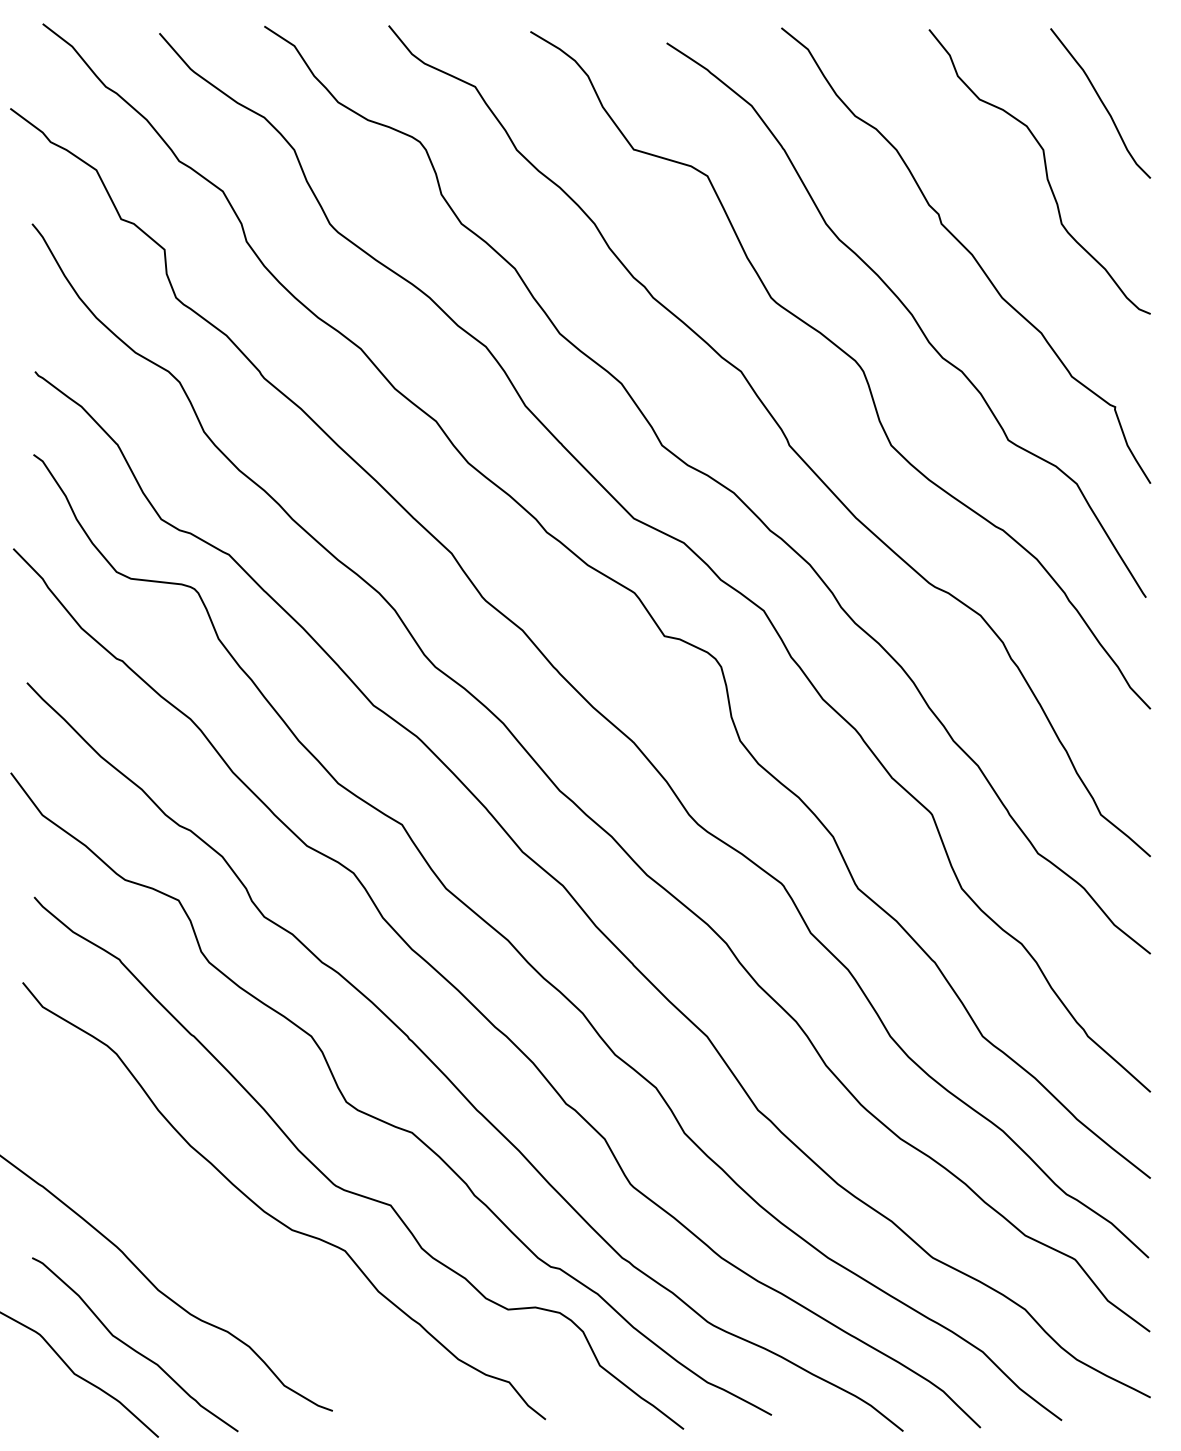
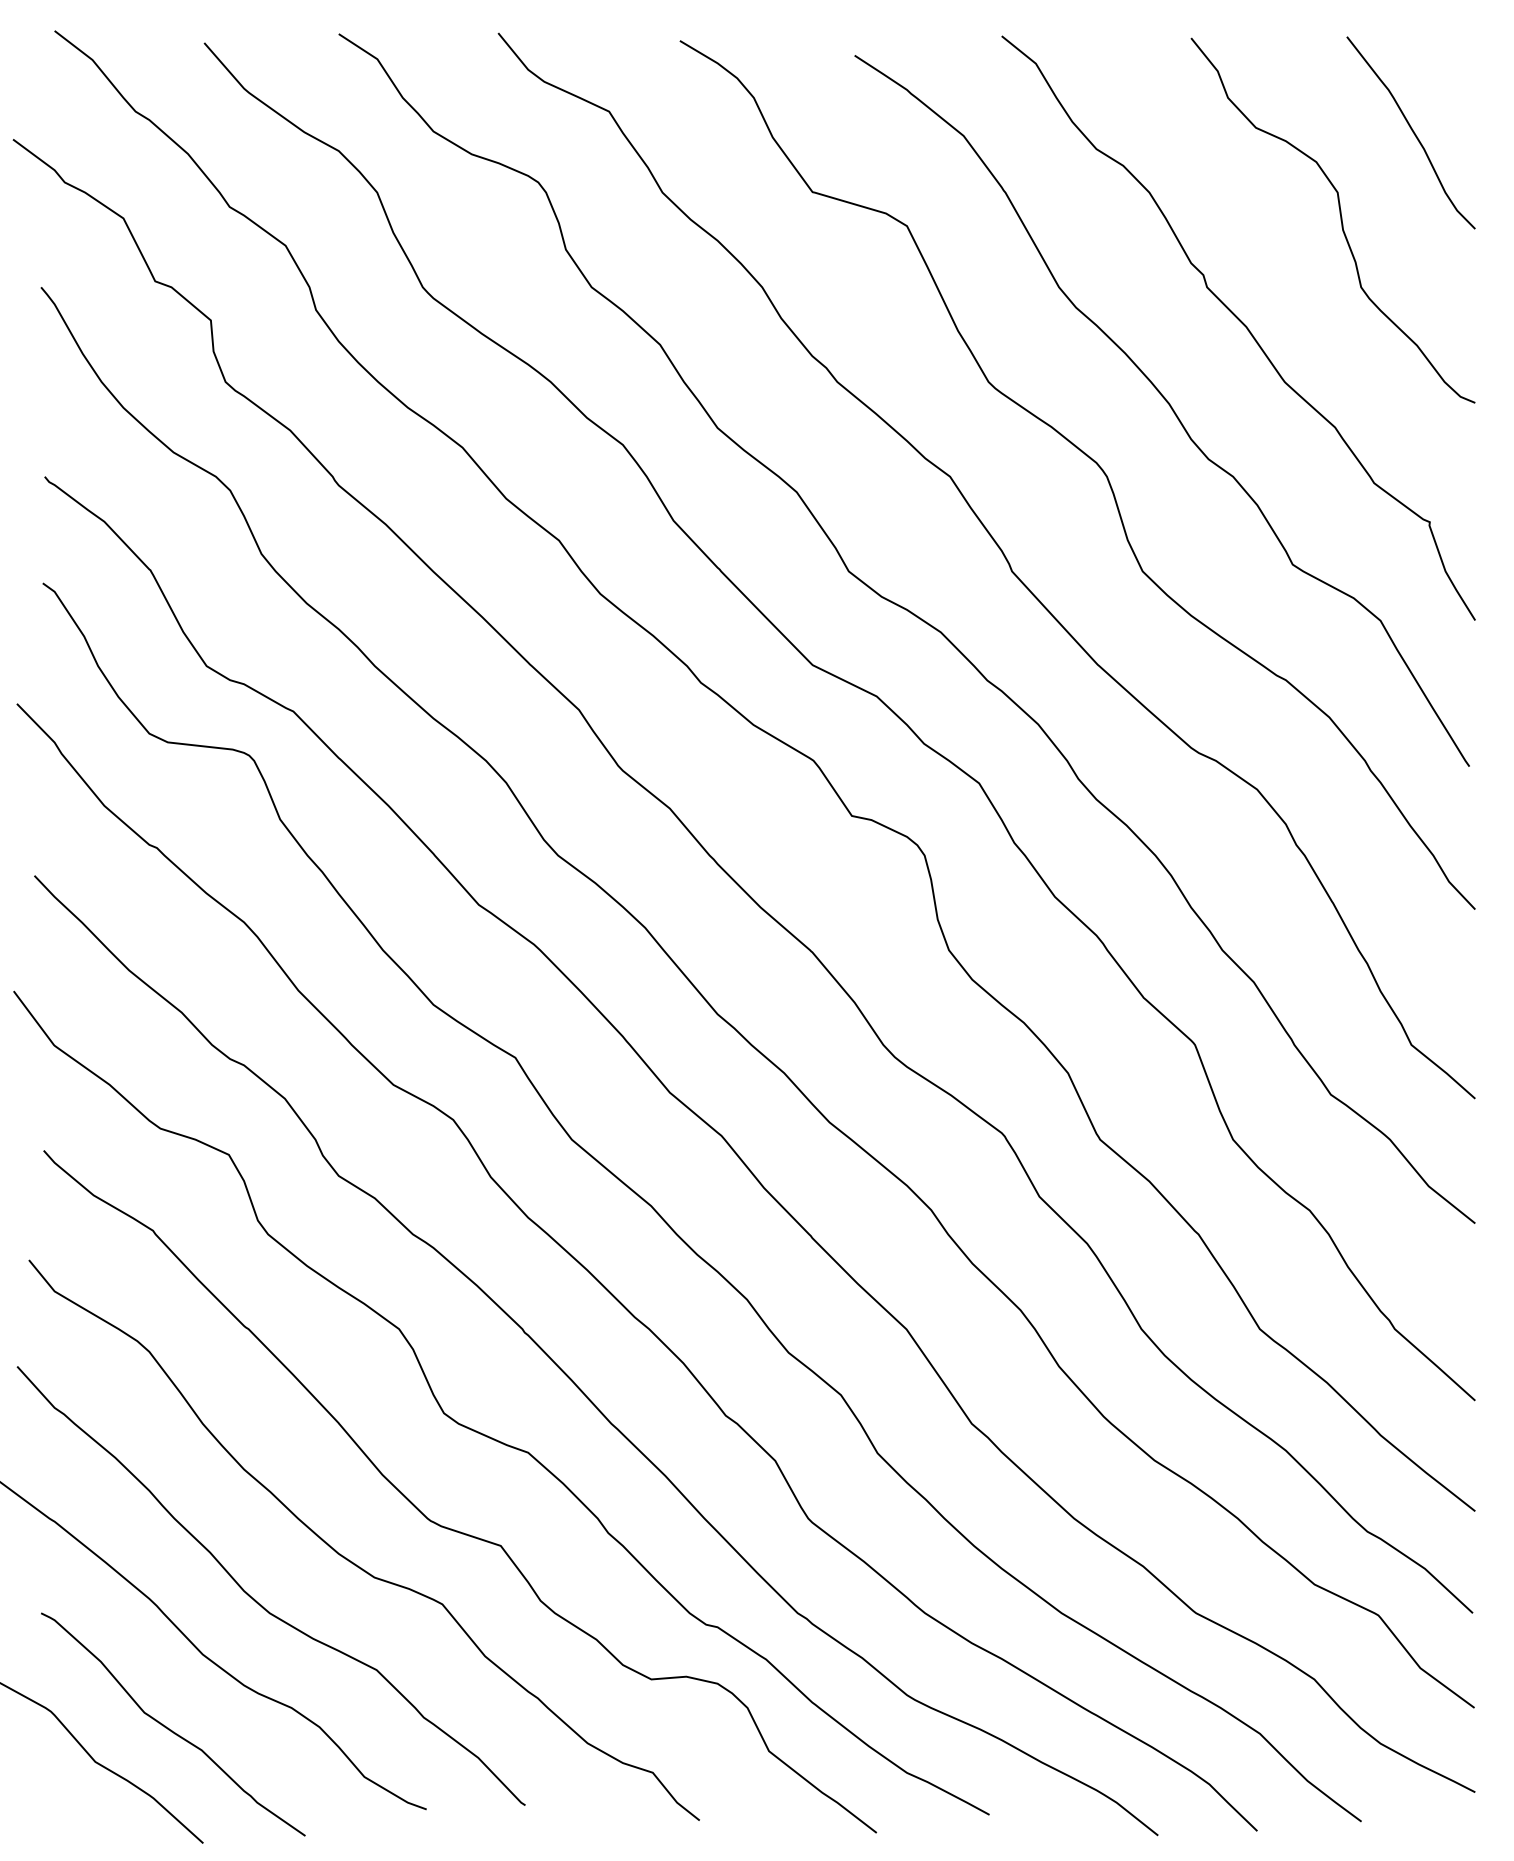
curve: (199, 1247) -> (255, 1599), added

